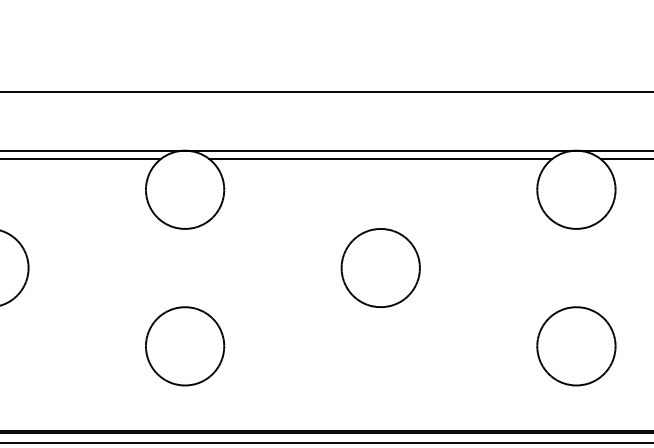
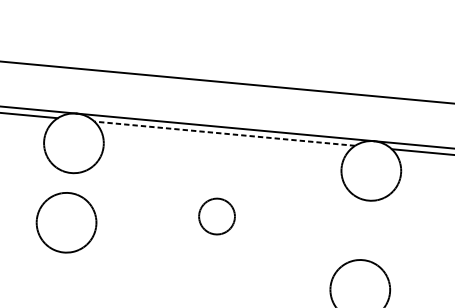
line: (380, 159) -> (224, 134), solid -> dashed
part: (380, 267) -> (216, 216), size x0.6
part: (185, 346) -> (66, 222), moved

